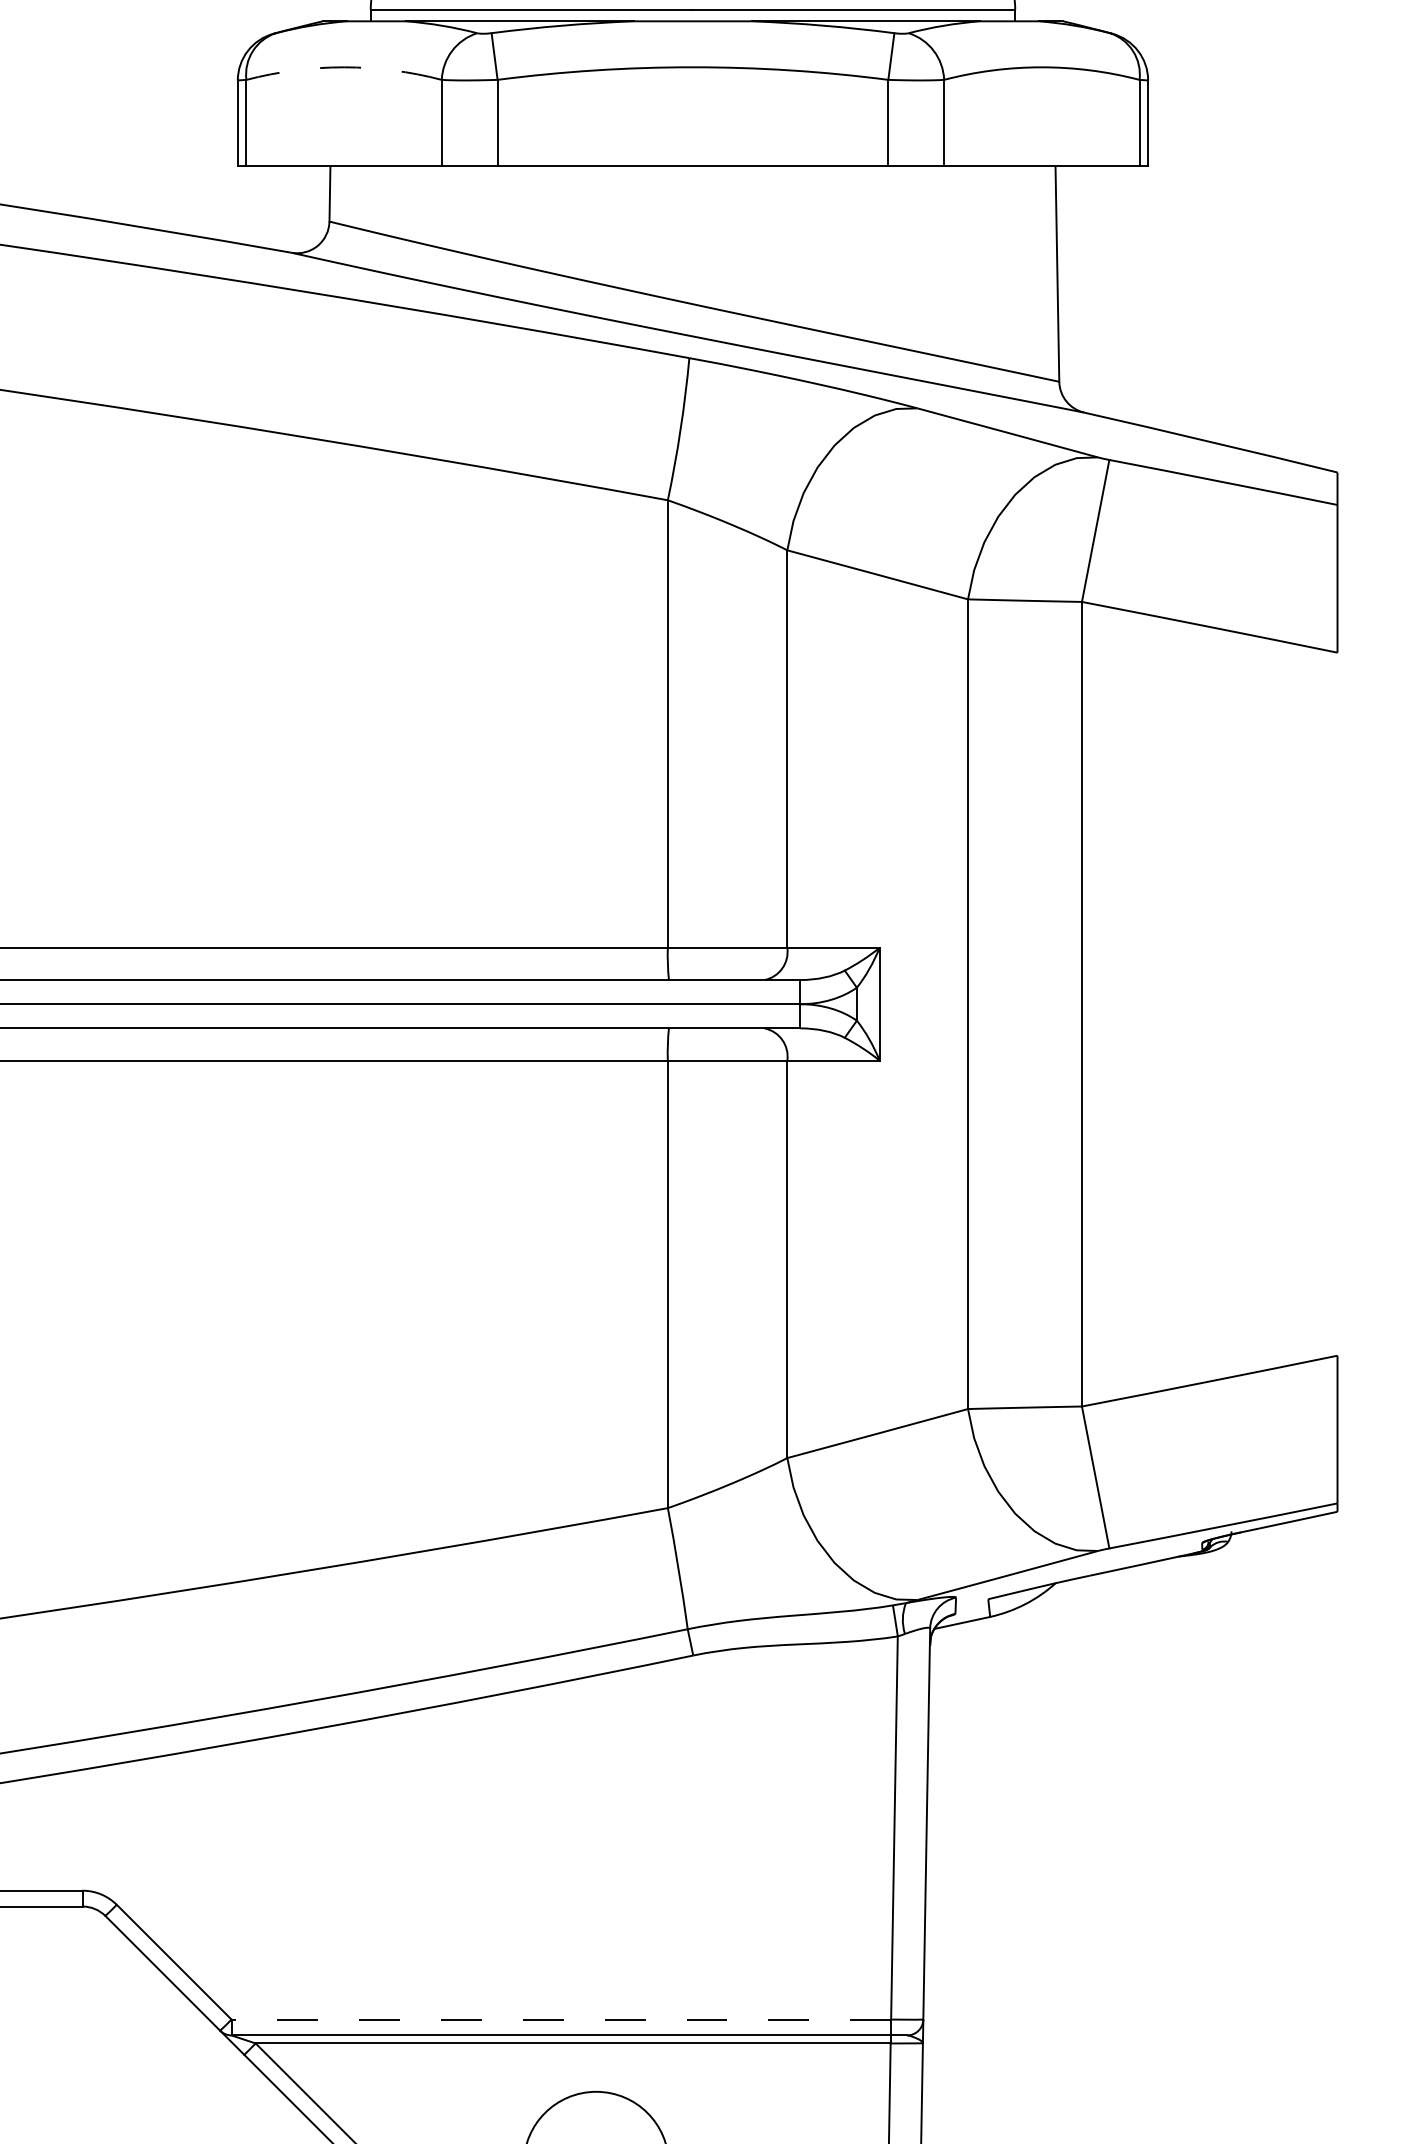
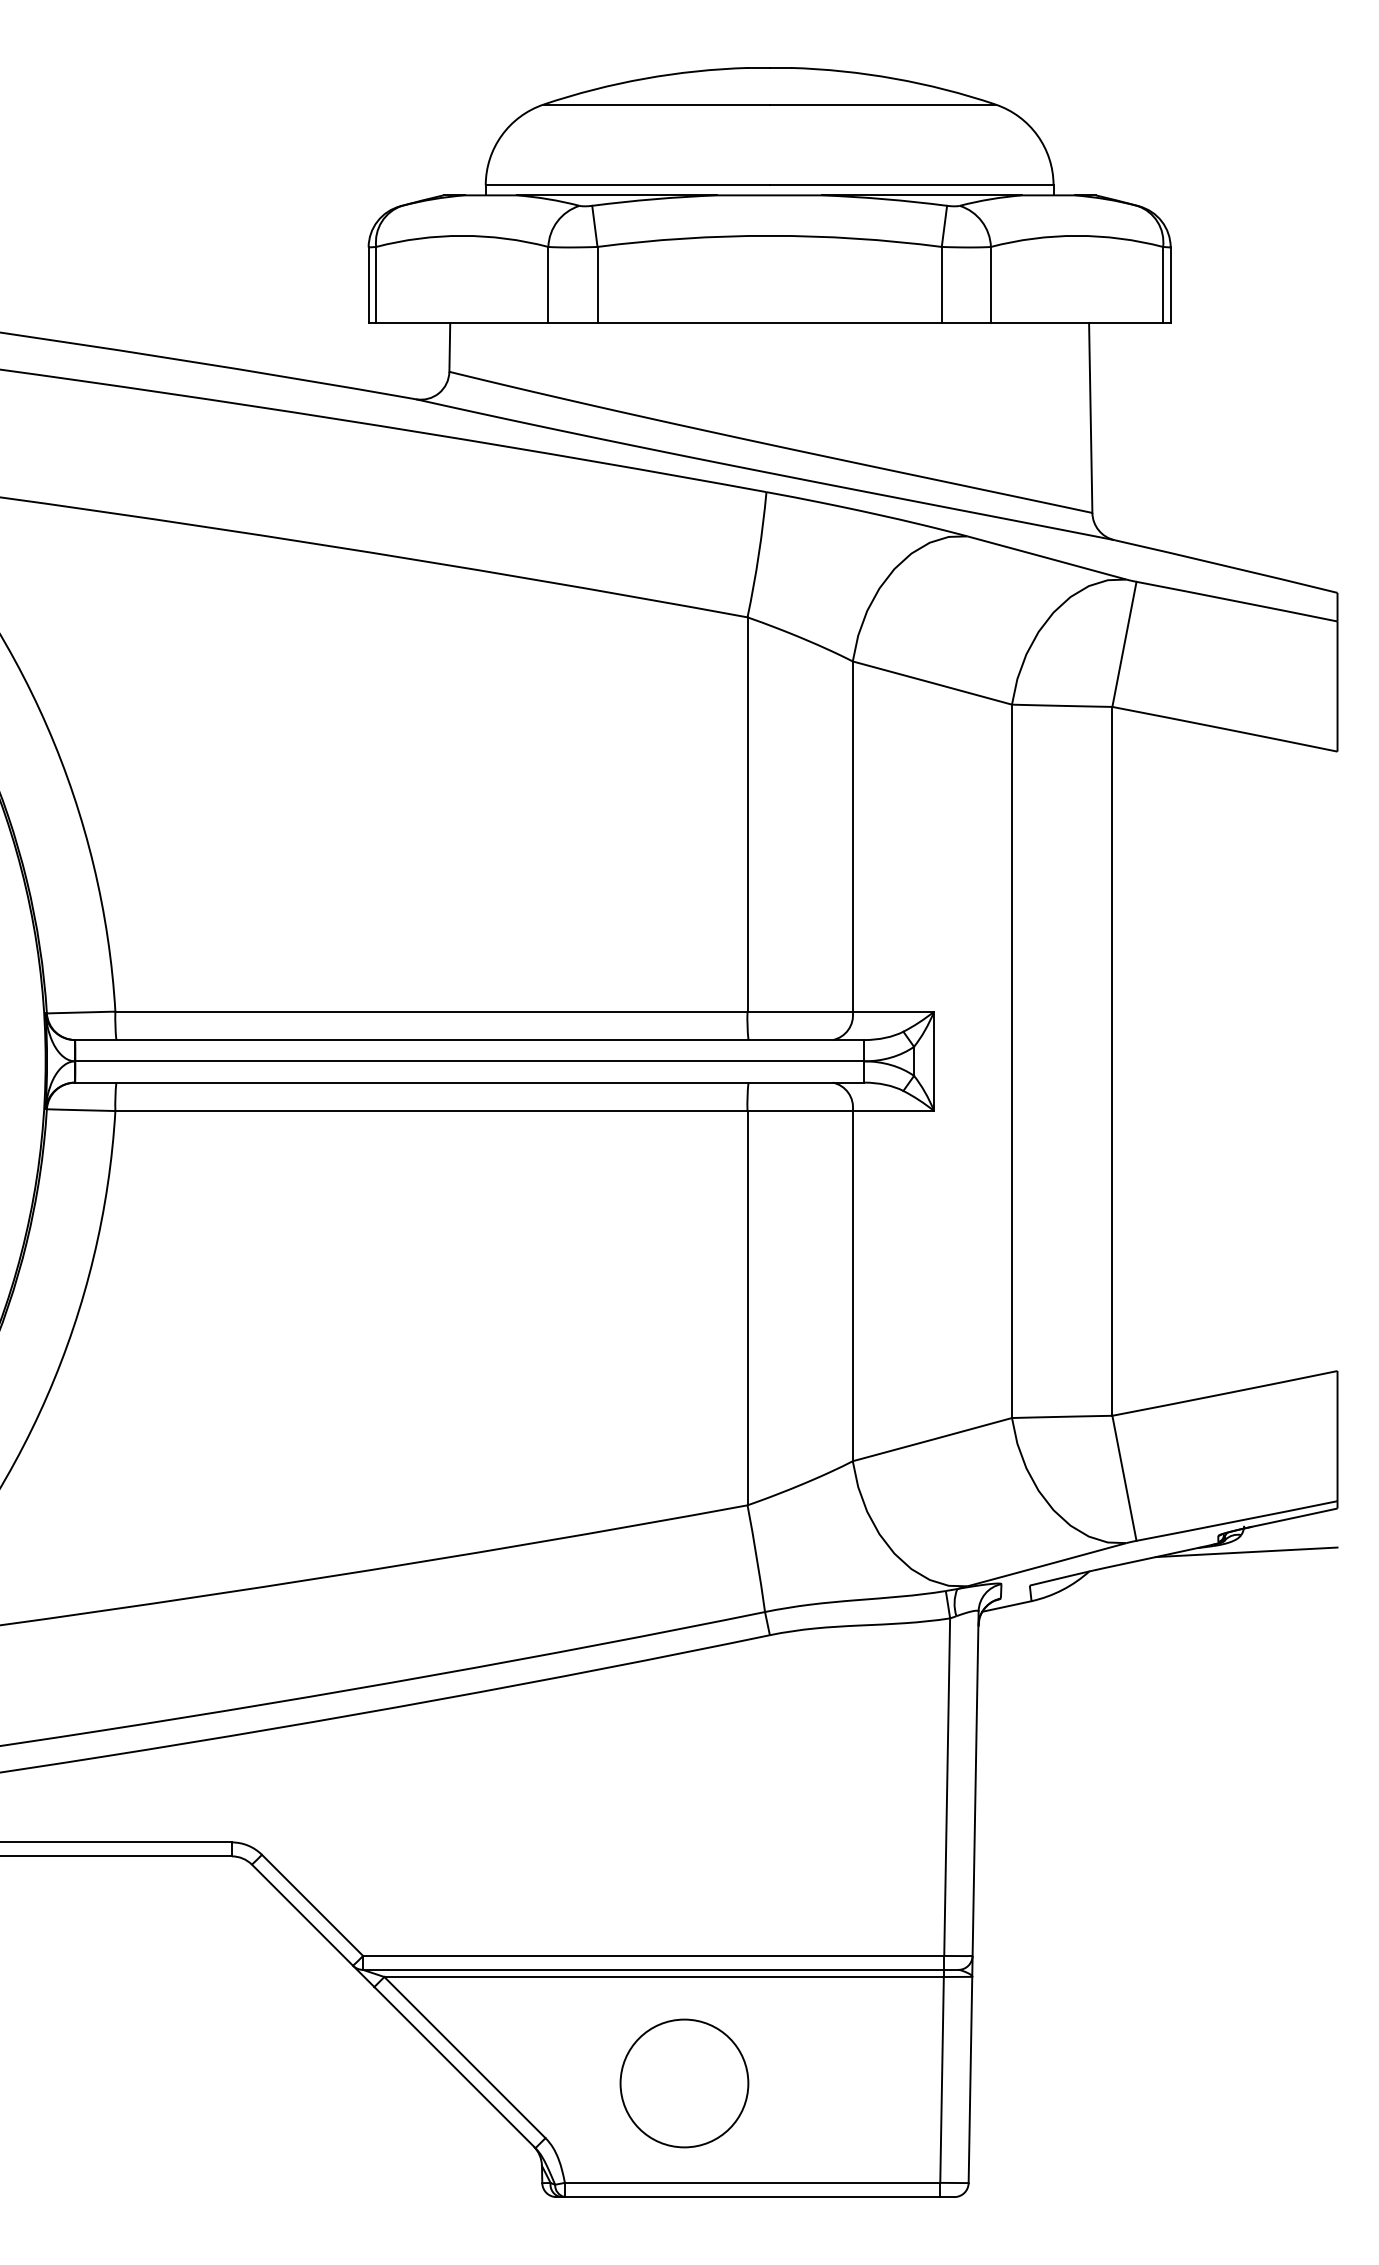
arc: (344, 66) -> (462, 235), dashed -> solid
line: (1234, 1561) -> (1246, 1552), added
line: (561, 2019) -> (653, 1955), dashed -> solid

